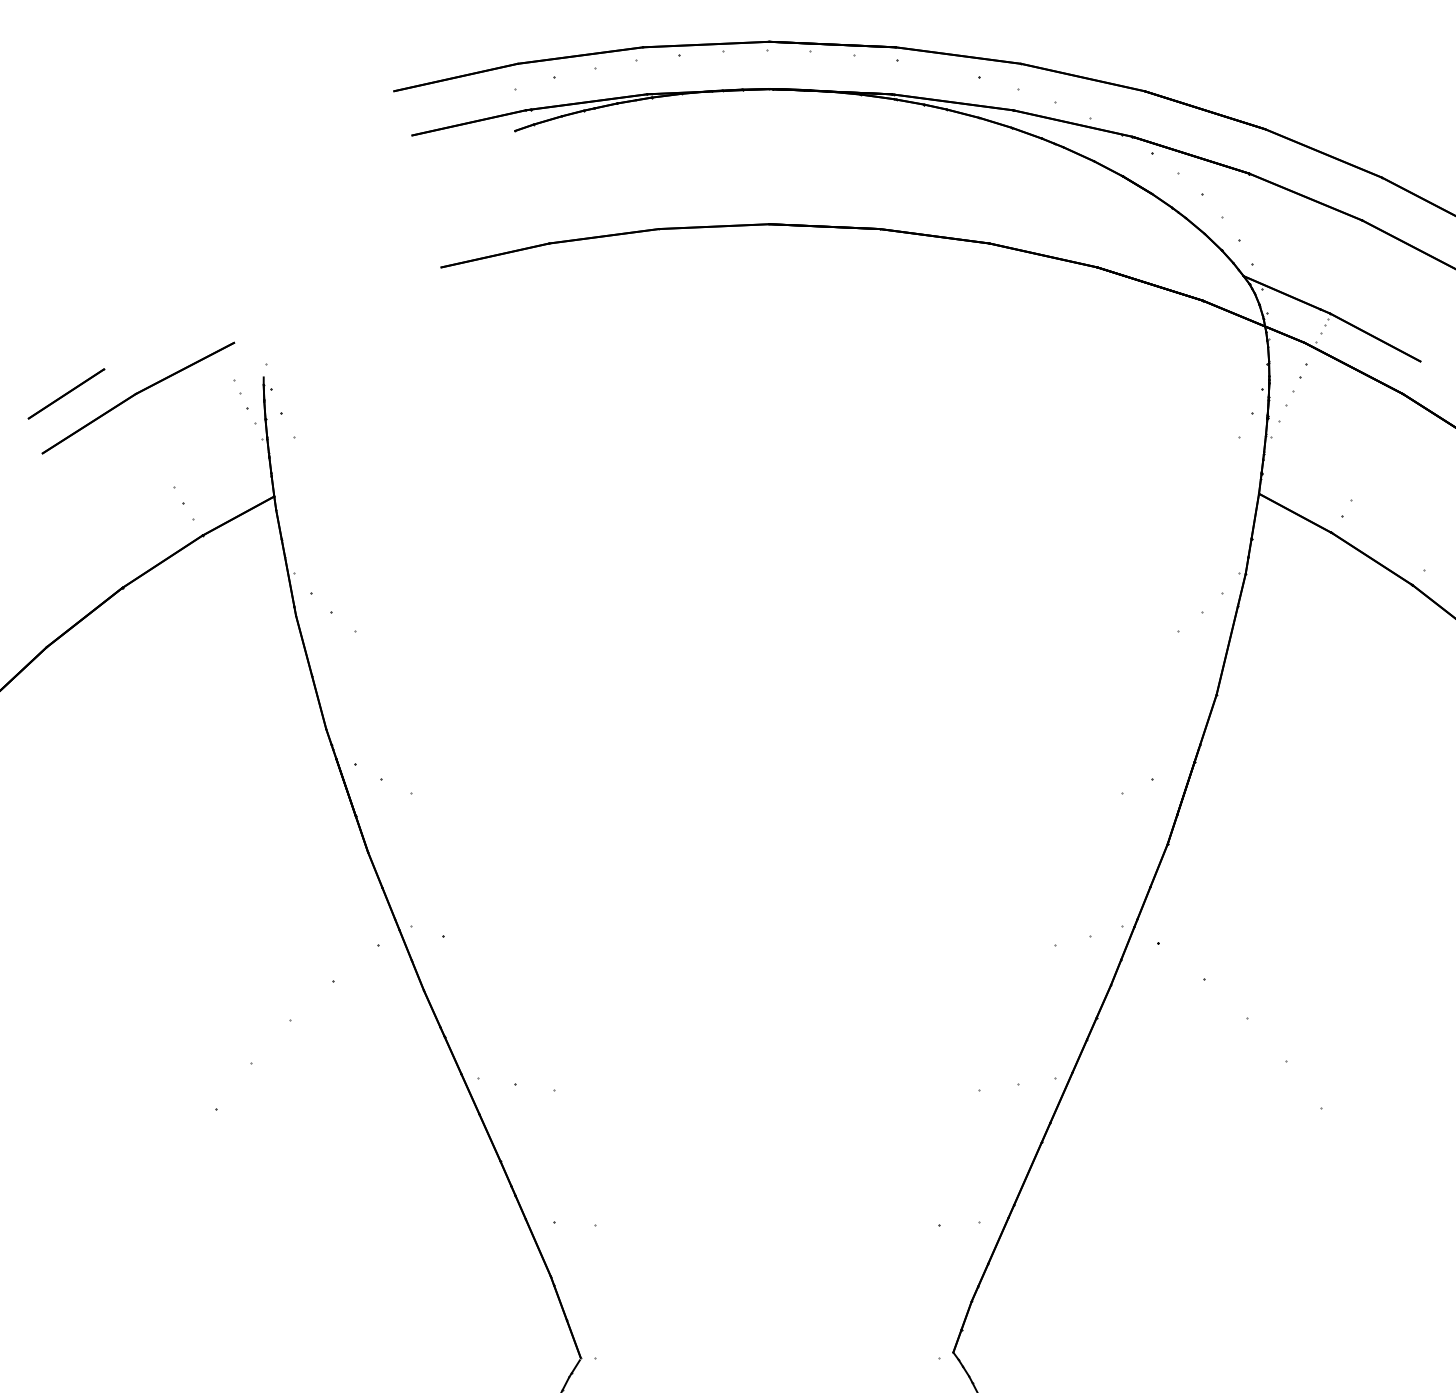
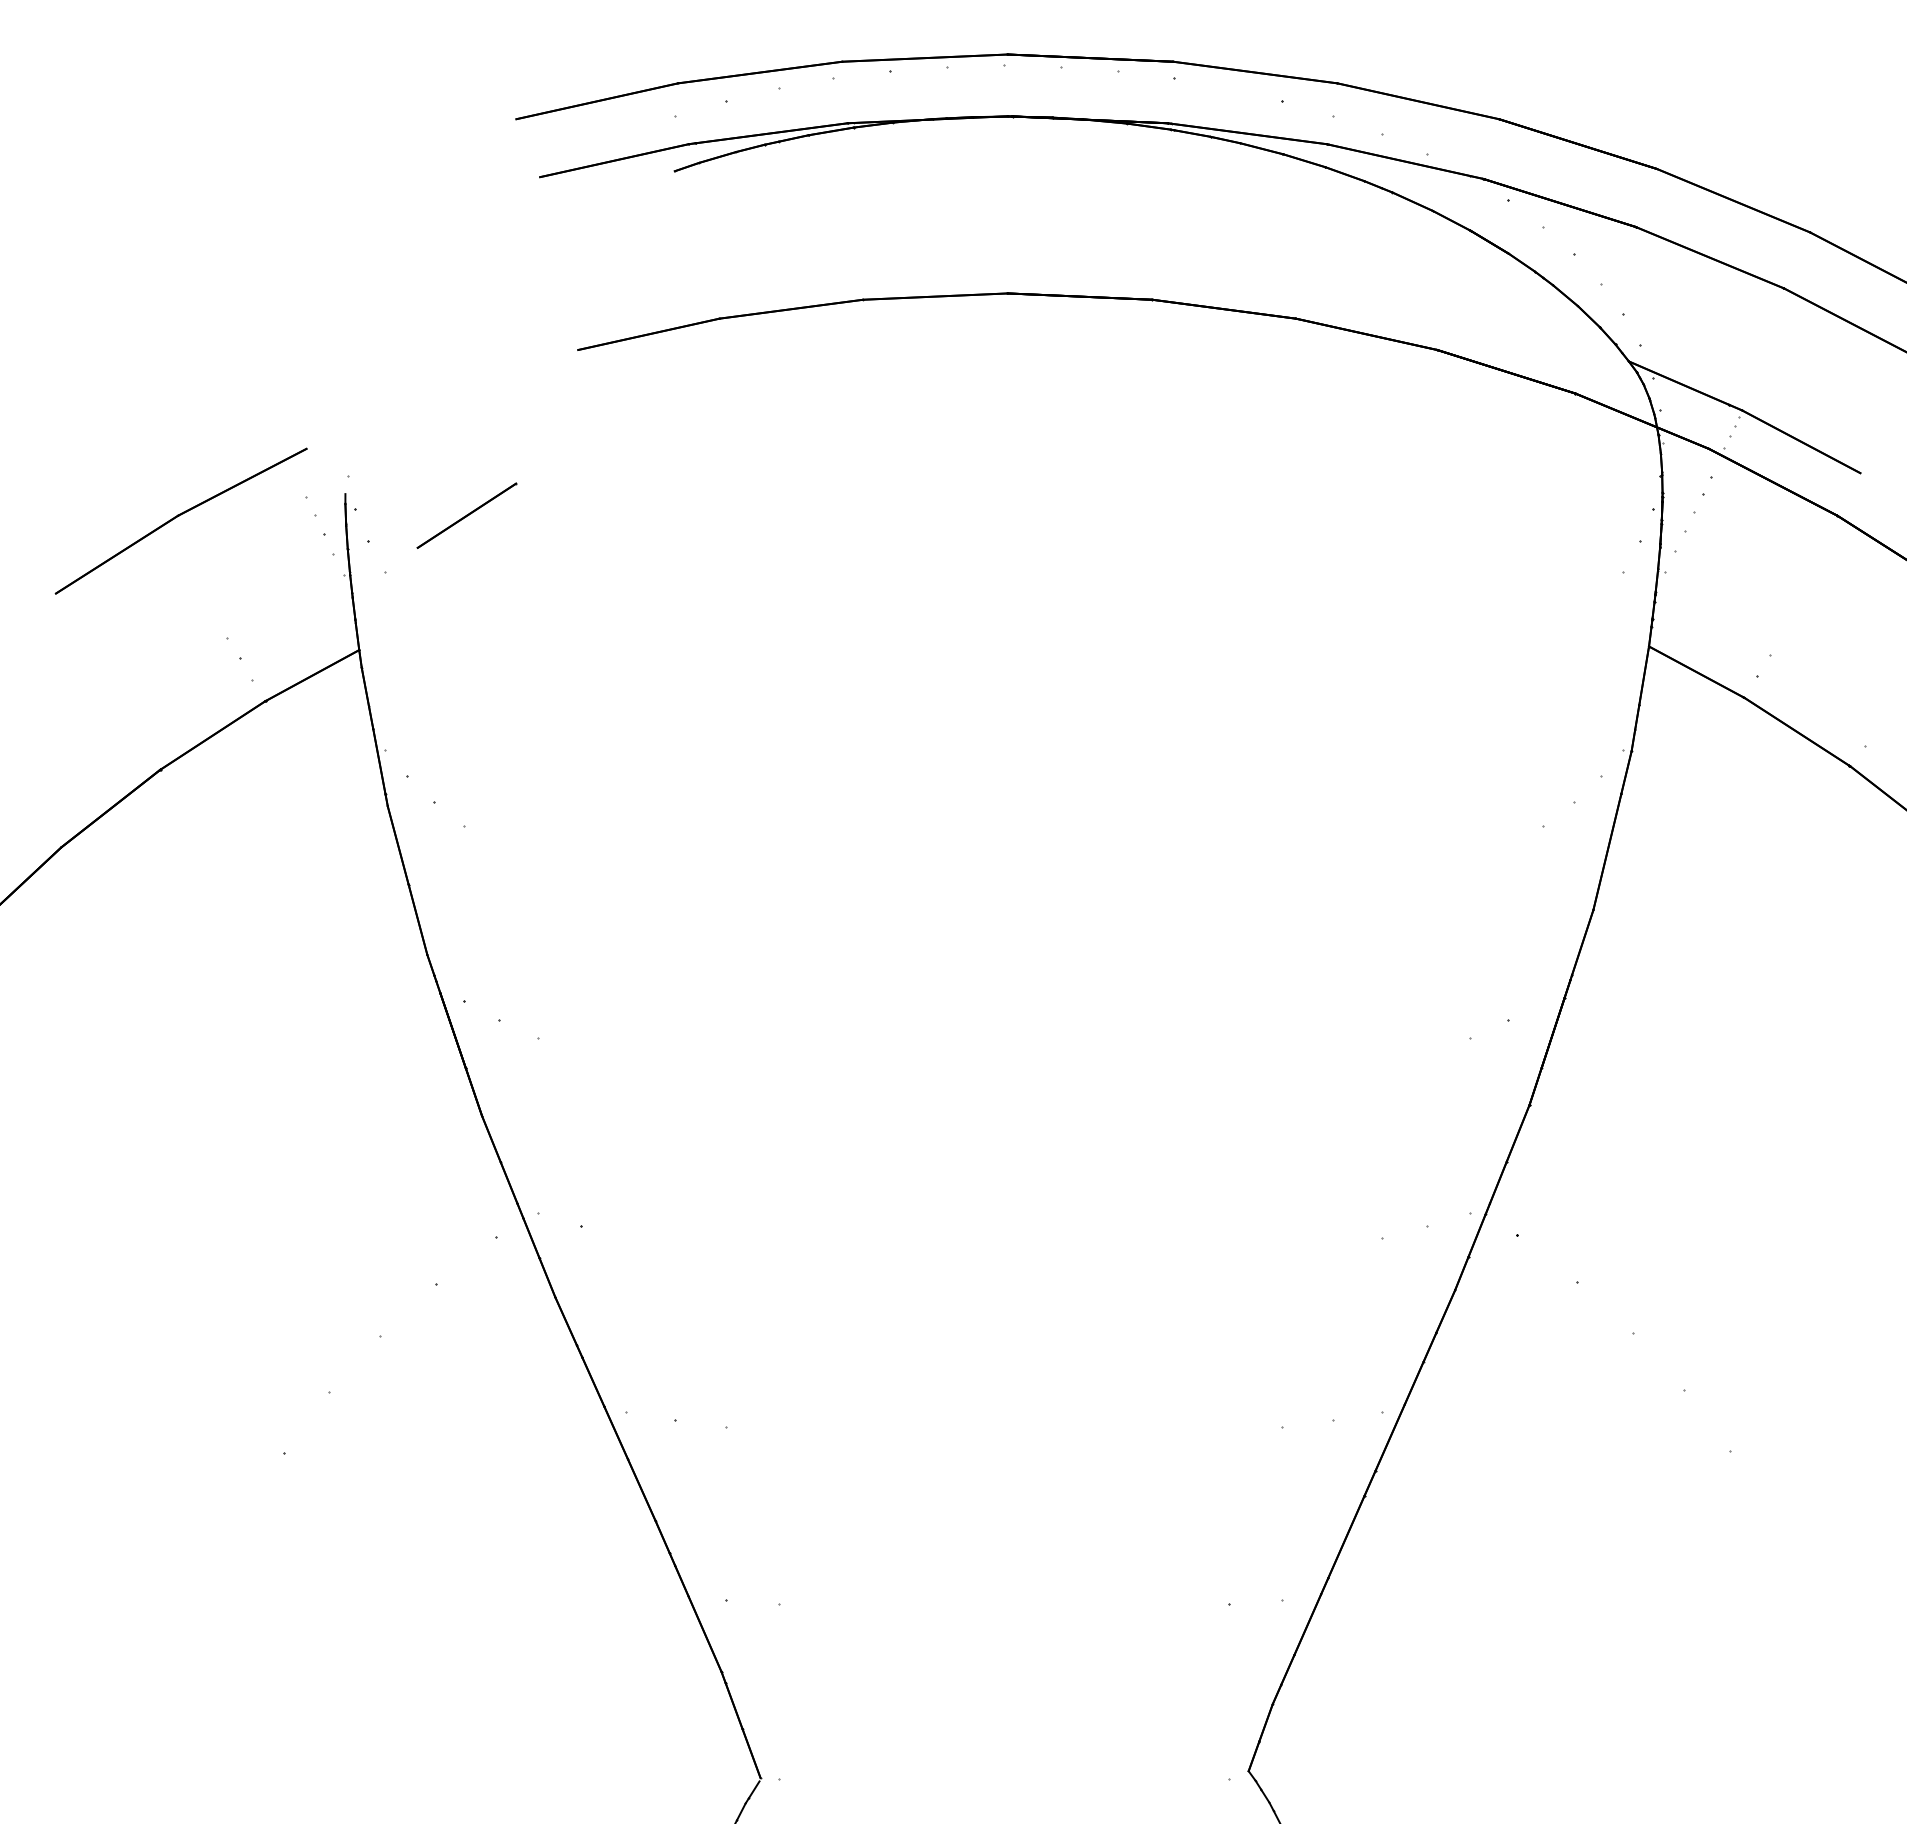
line: (66, 393) -> (466, 515), moved

